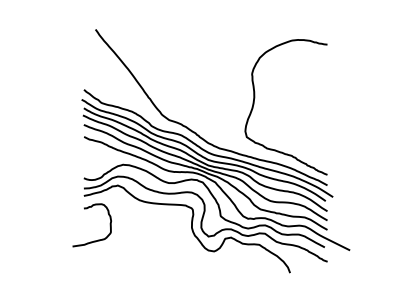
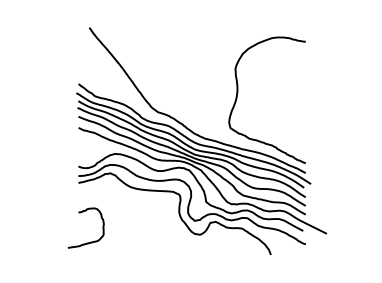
curve: (93, 240) -> (87, 242), moved

